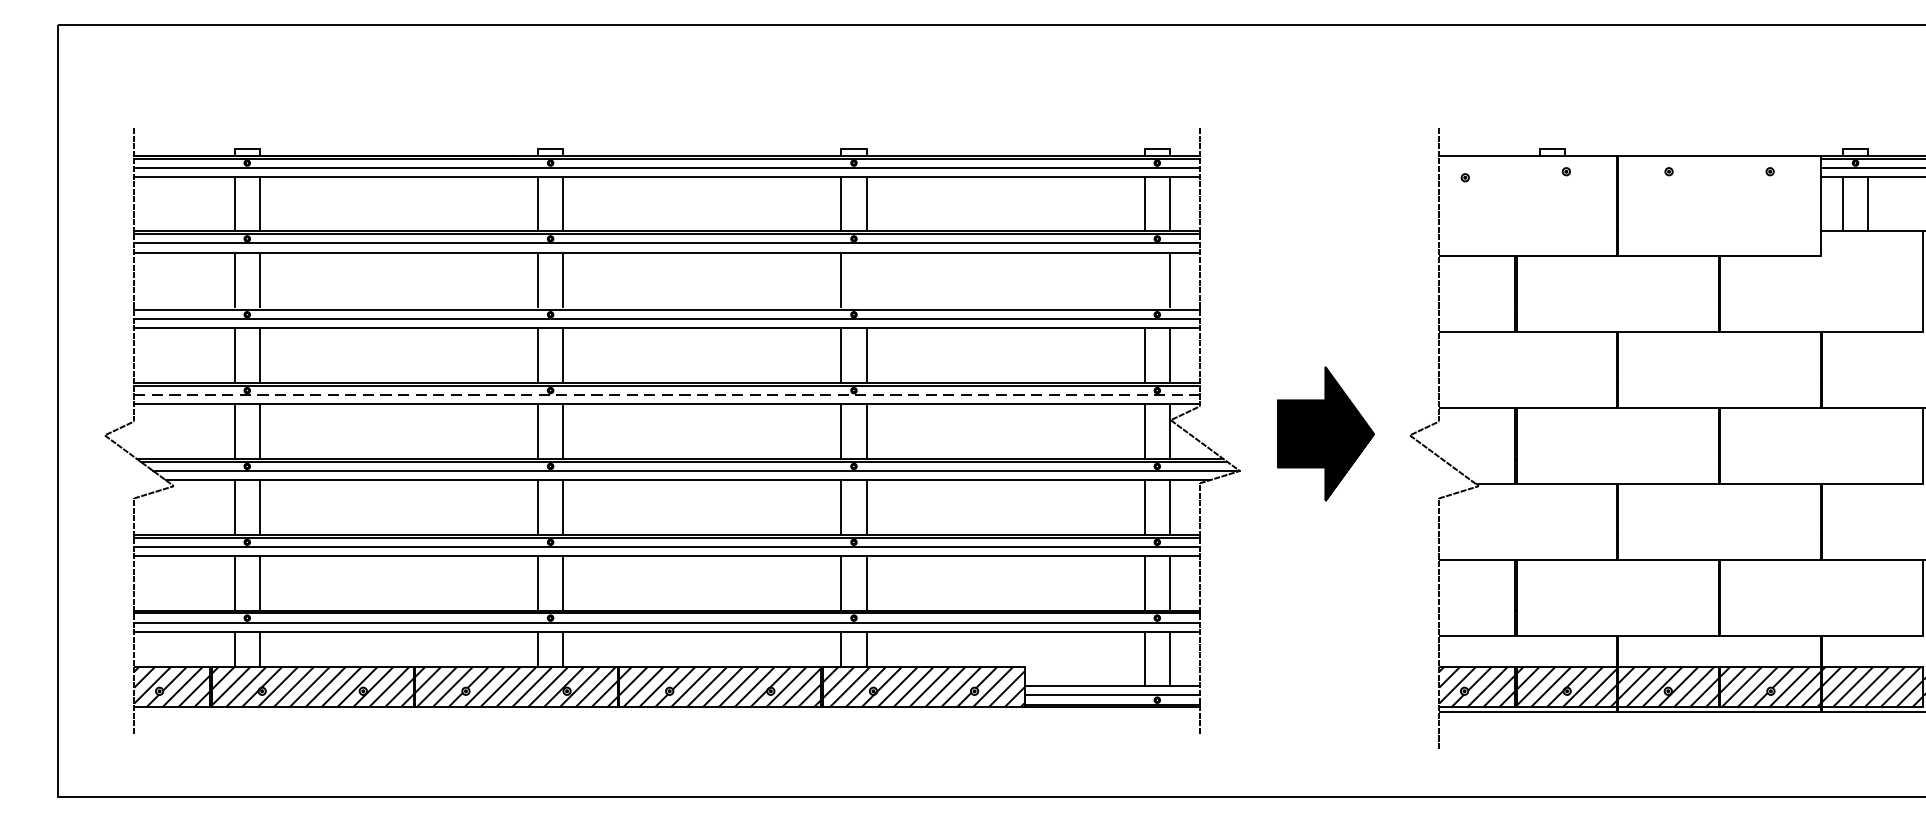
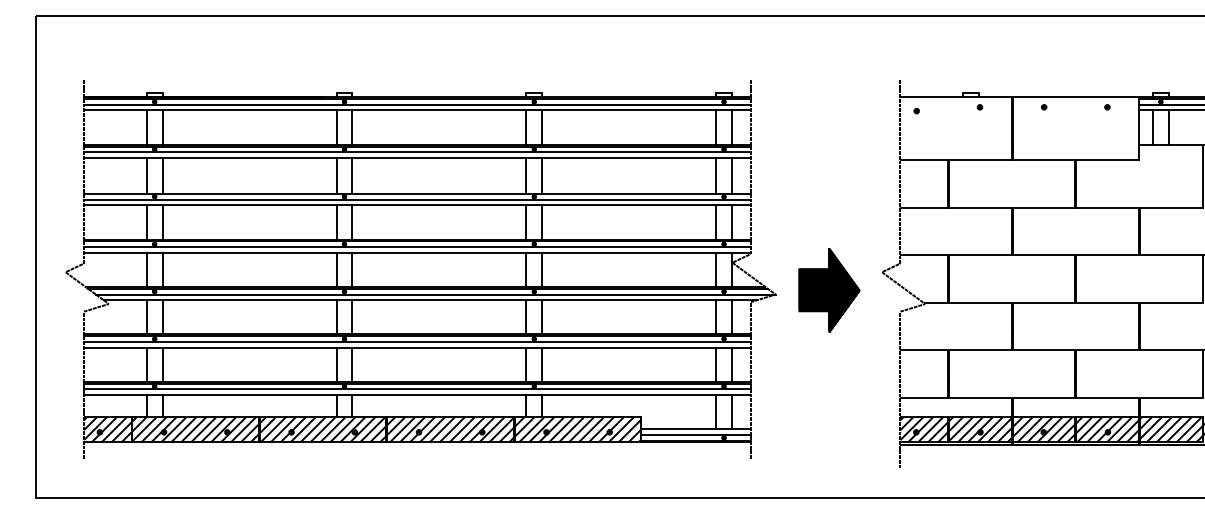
line: (867, 279) -> (542, 174), added
line: (1145, 279) -> (716, 174), added
line: (667, 395) -> (417, 247), dashed -> solid
part: (1325, 434) -> (829, 290), moved

